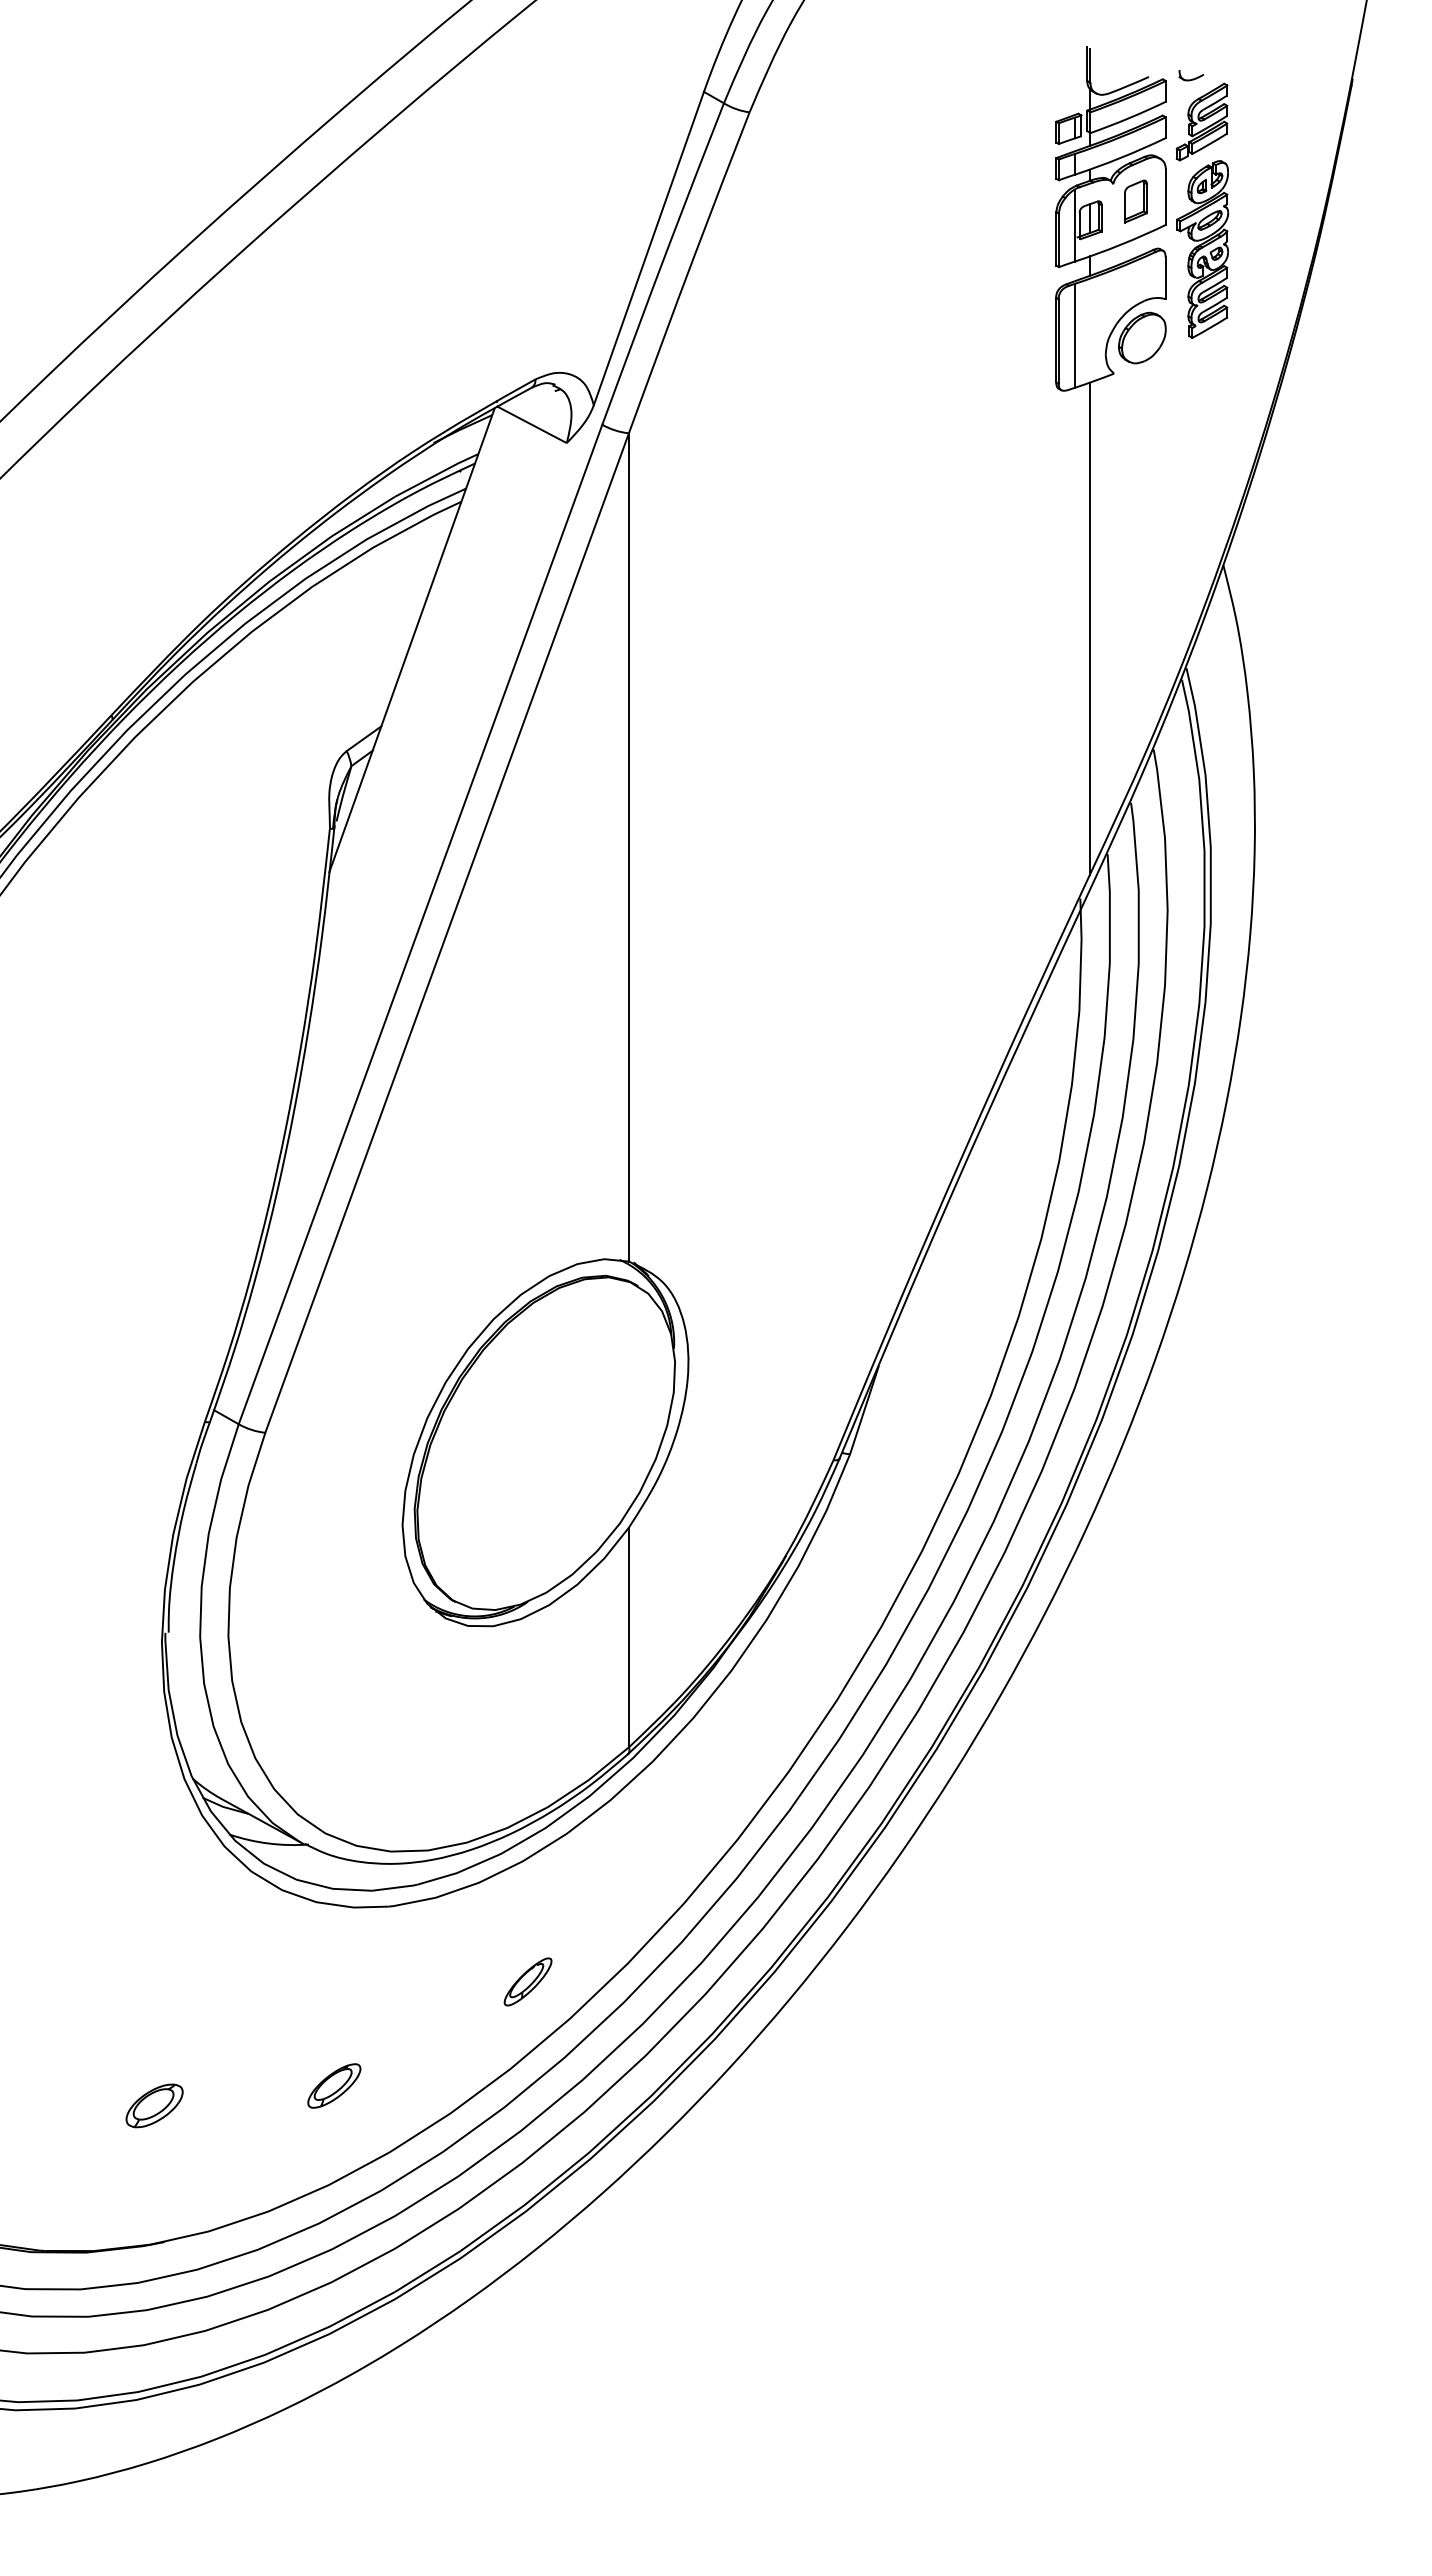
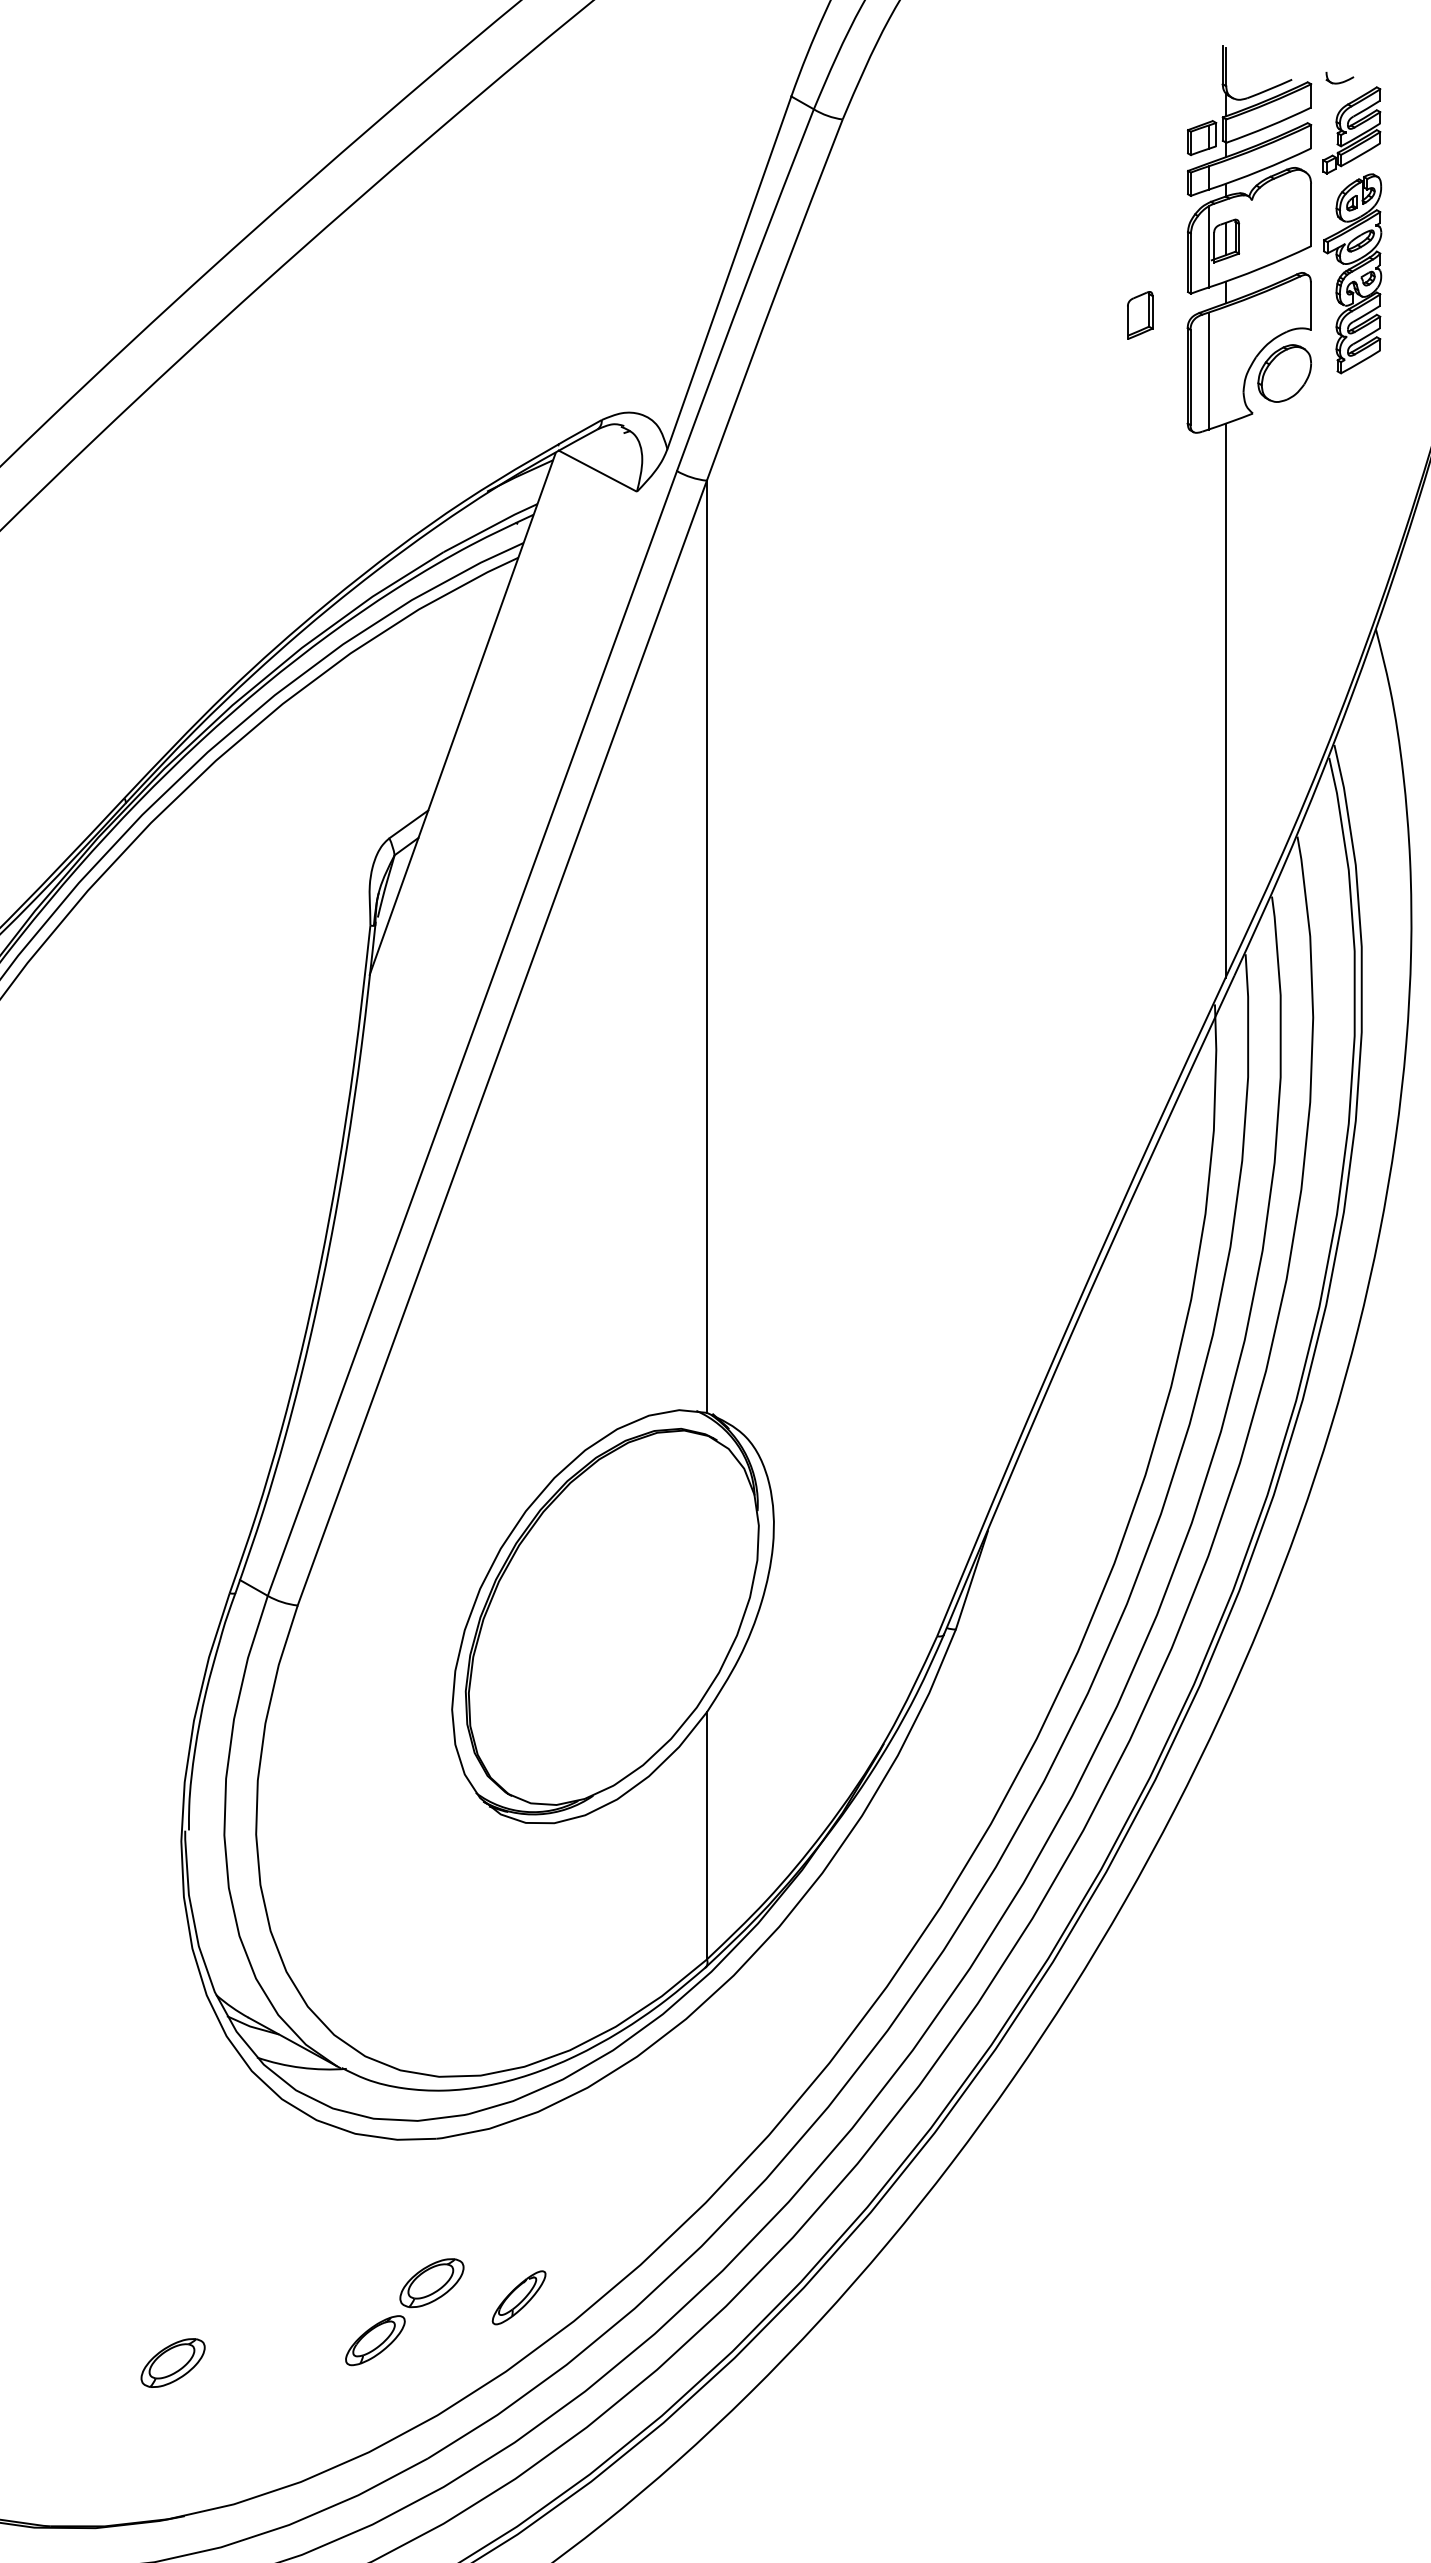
part: (1135, 201) -> (1139, 315), moved
part: (527, 1981) -> (518, 2297), moved
part: (384, 2034) -> (431, 2282), added

